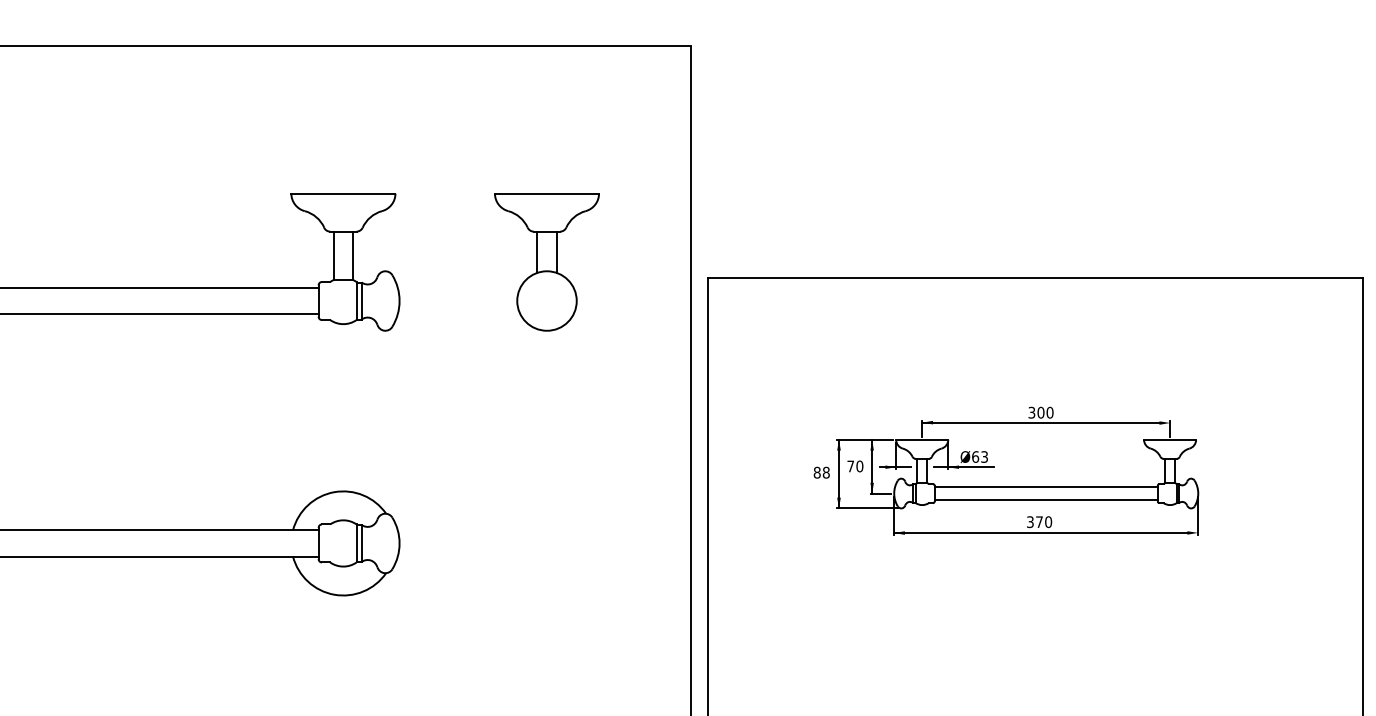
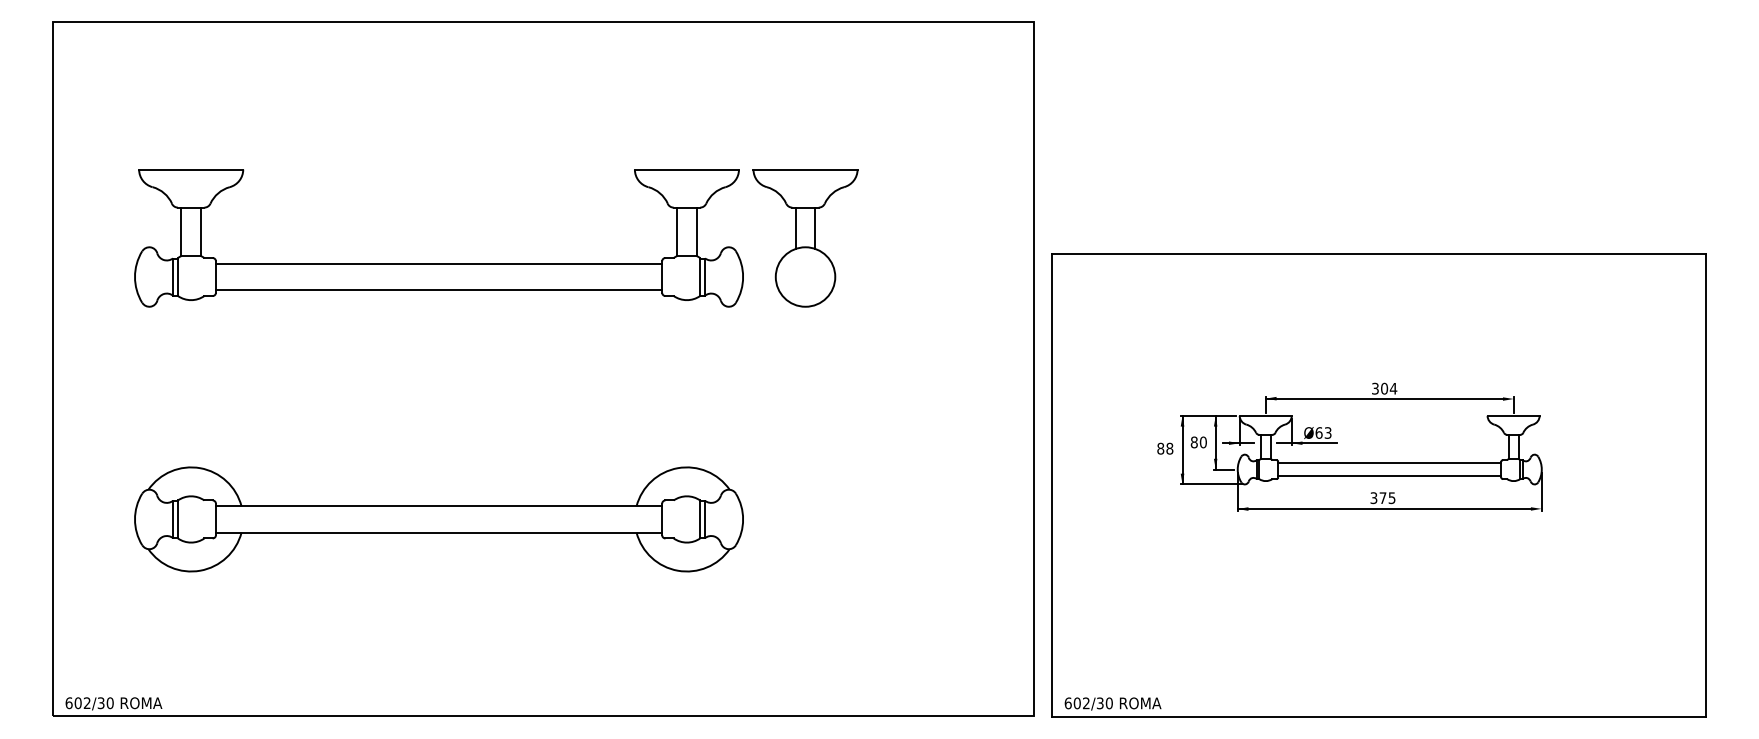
part: (546, 262) -> (805, 238), moved
text: (1049, 412) -> (1393, 388), 300 -> 304
text: (849, 466) -> (1193, 442), 70 -> 80
text: (1047, 521) -> (1391, 497), 370 -> 375

